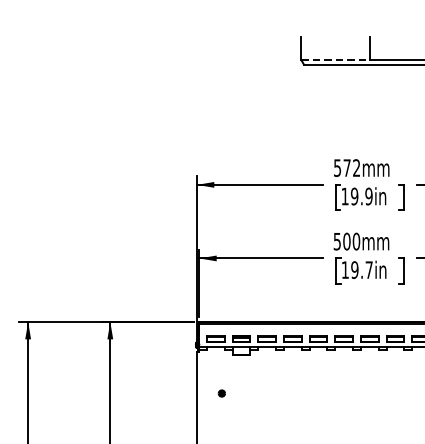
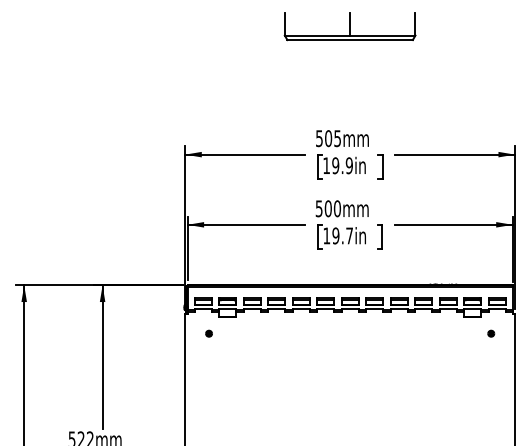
line: (335, 60) -> (317, 35), dashed -> solid
text: (351, 167) -> (332, 138), 572mm -> 505mm
part: (221, 393) -> (208, 333), moved

